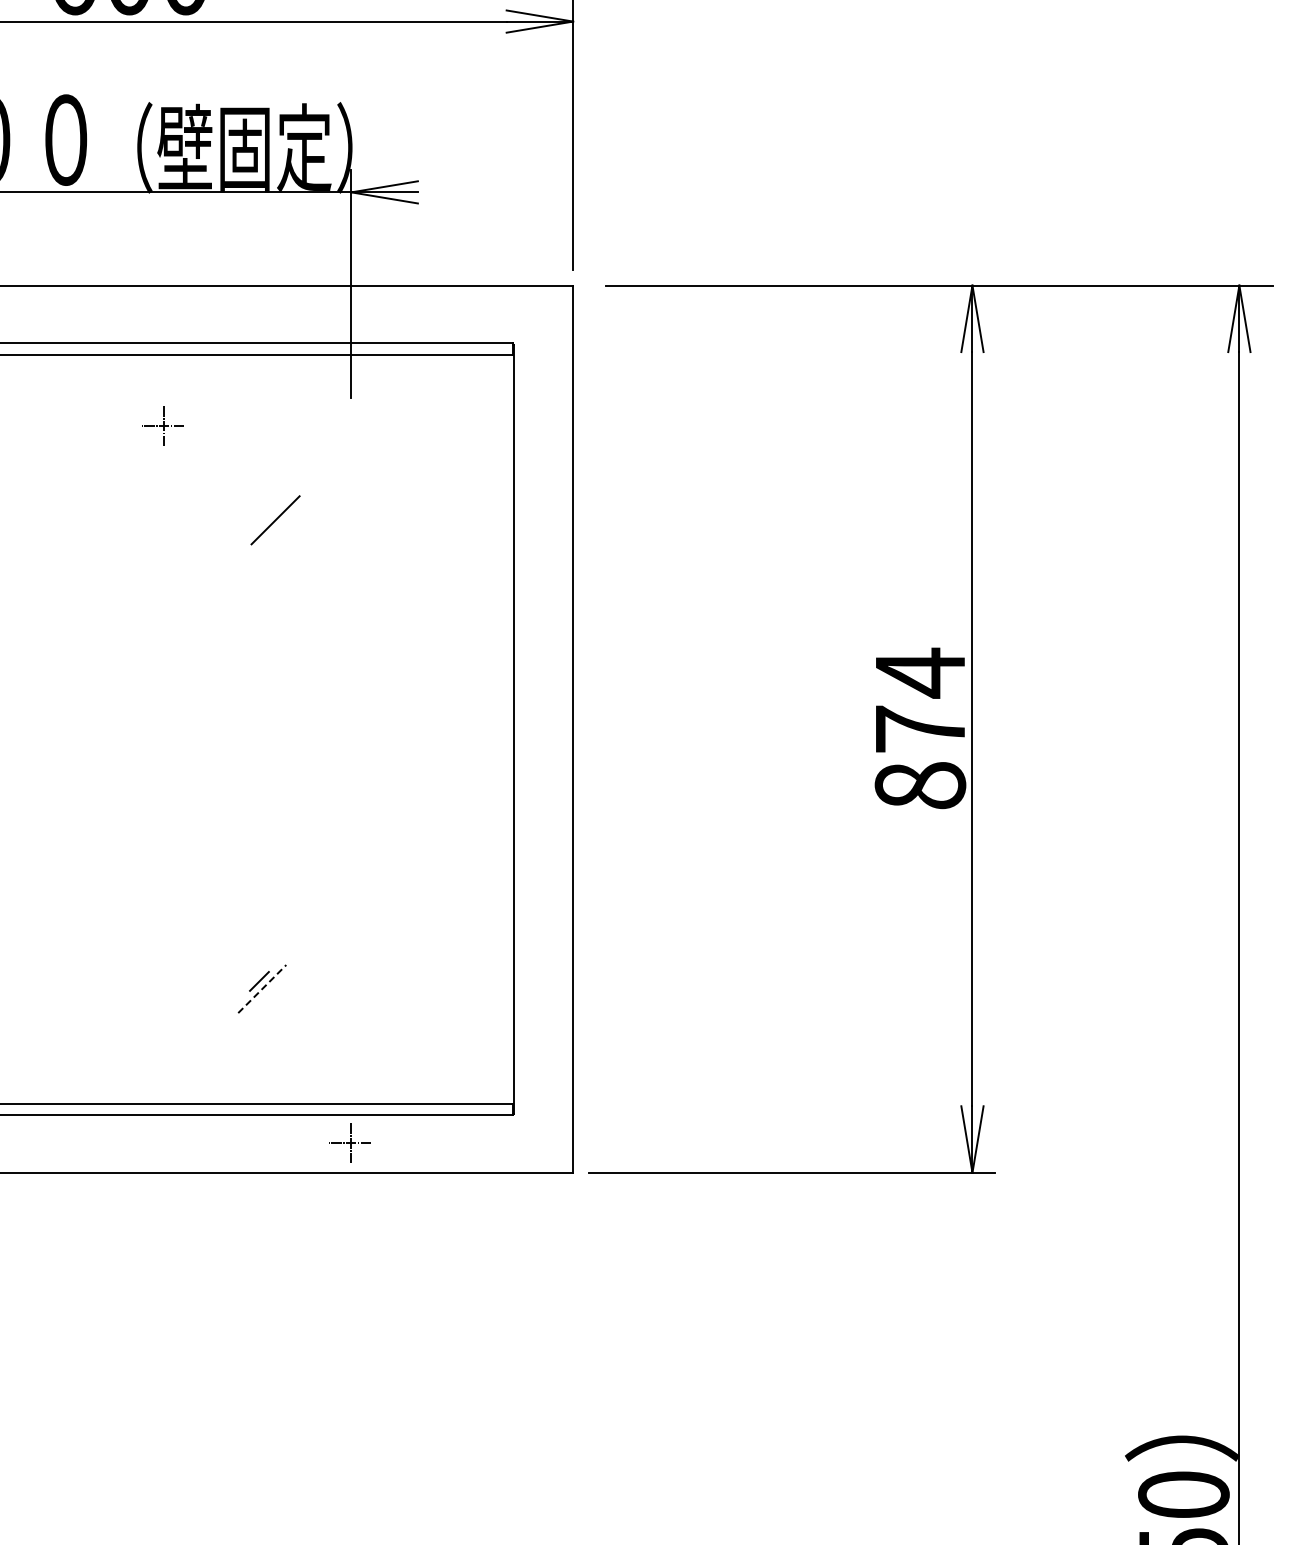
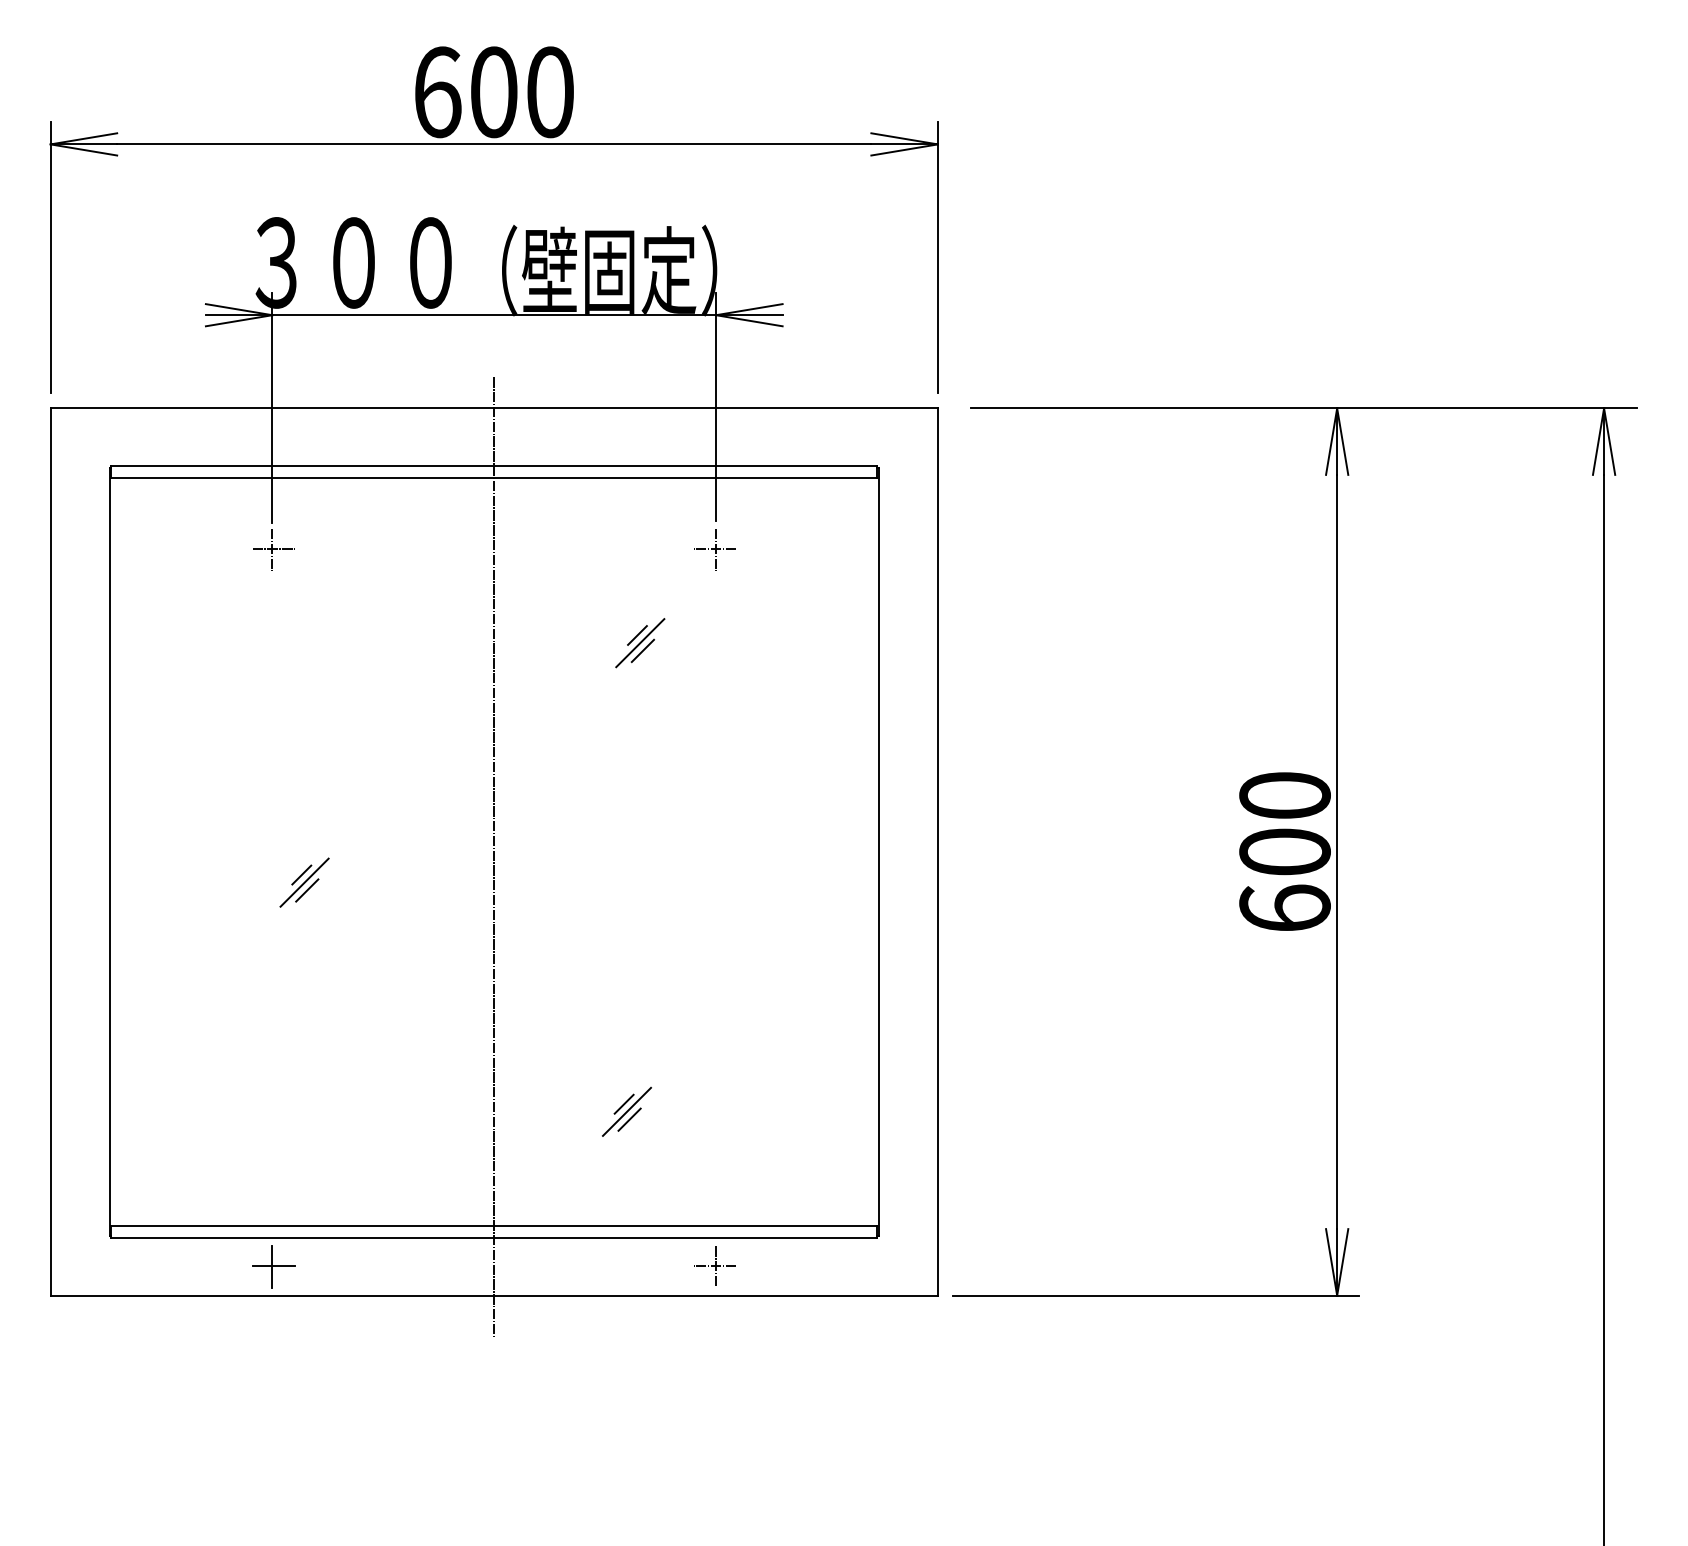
part: (162, 426) -> (714, 549), moved
line: (272, 512) -> (637, 635), added
line: (277, 527) -> (642, 650), added
text: (919, 727) -> (1284, 850), 874 -> 600
line: (129, 734) -> (494, 857), added
line: (261, 988) -> (626, 1111), dashed -> solid
line: (264, 996) -> (629, 1119), added

